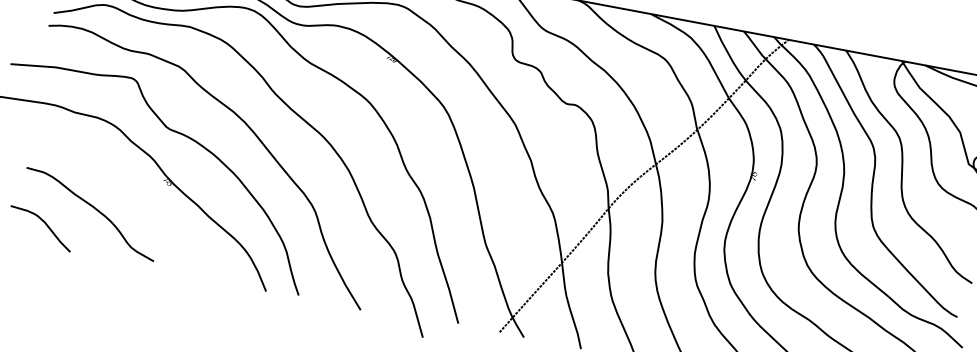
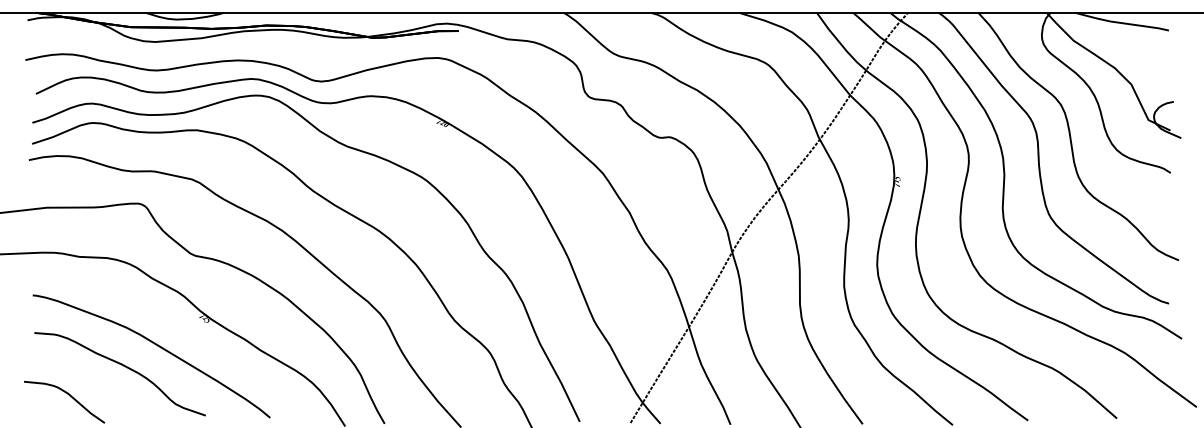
curve: (125, 197) -> (157, 346), added

